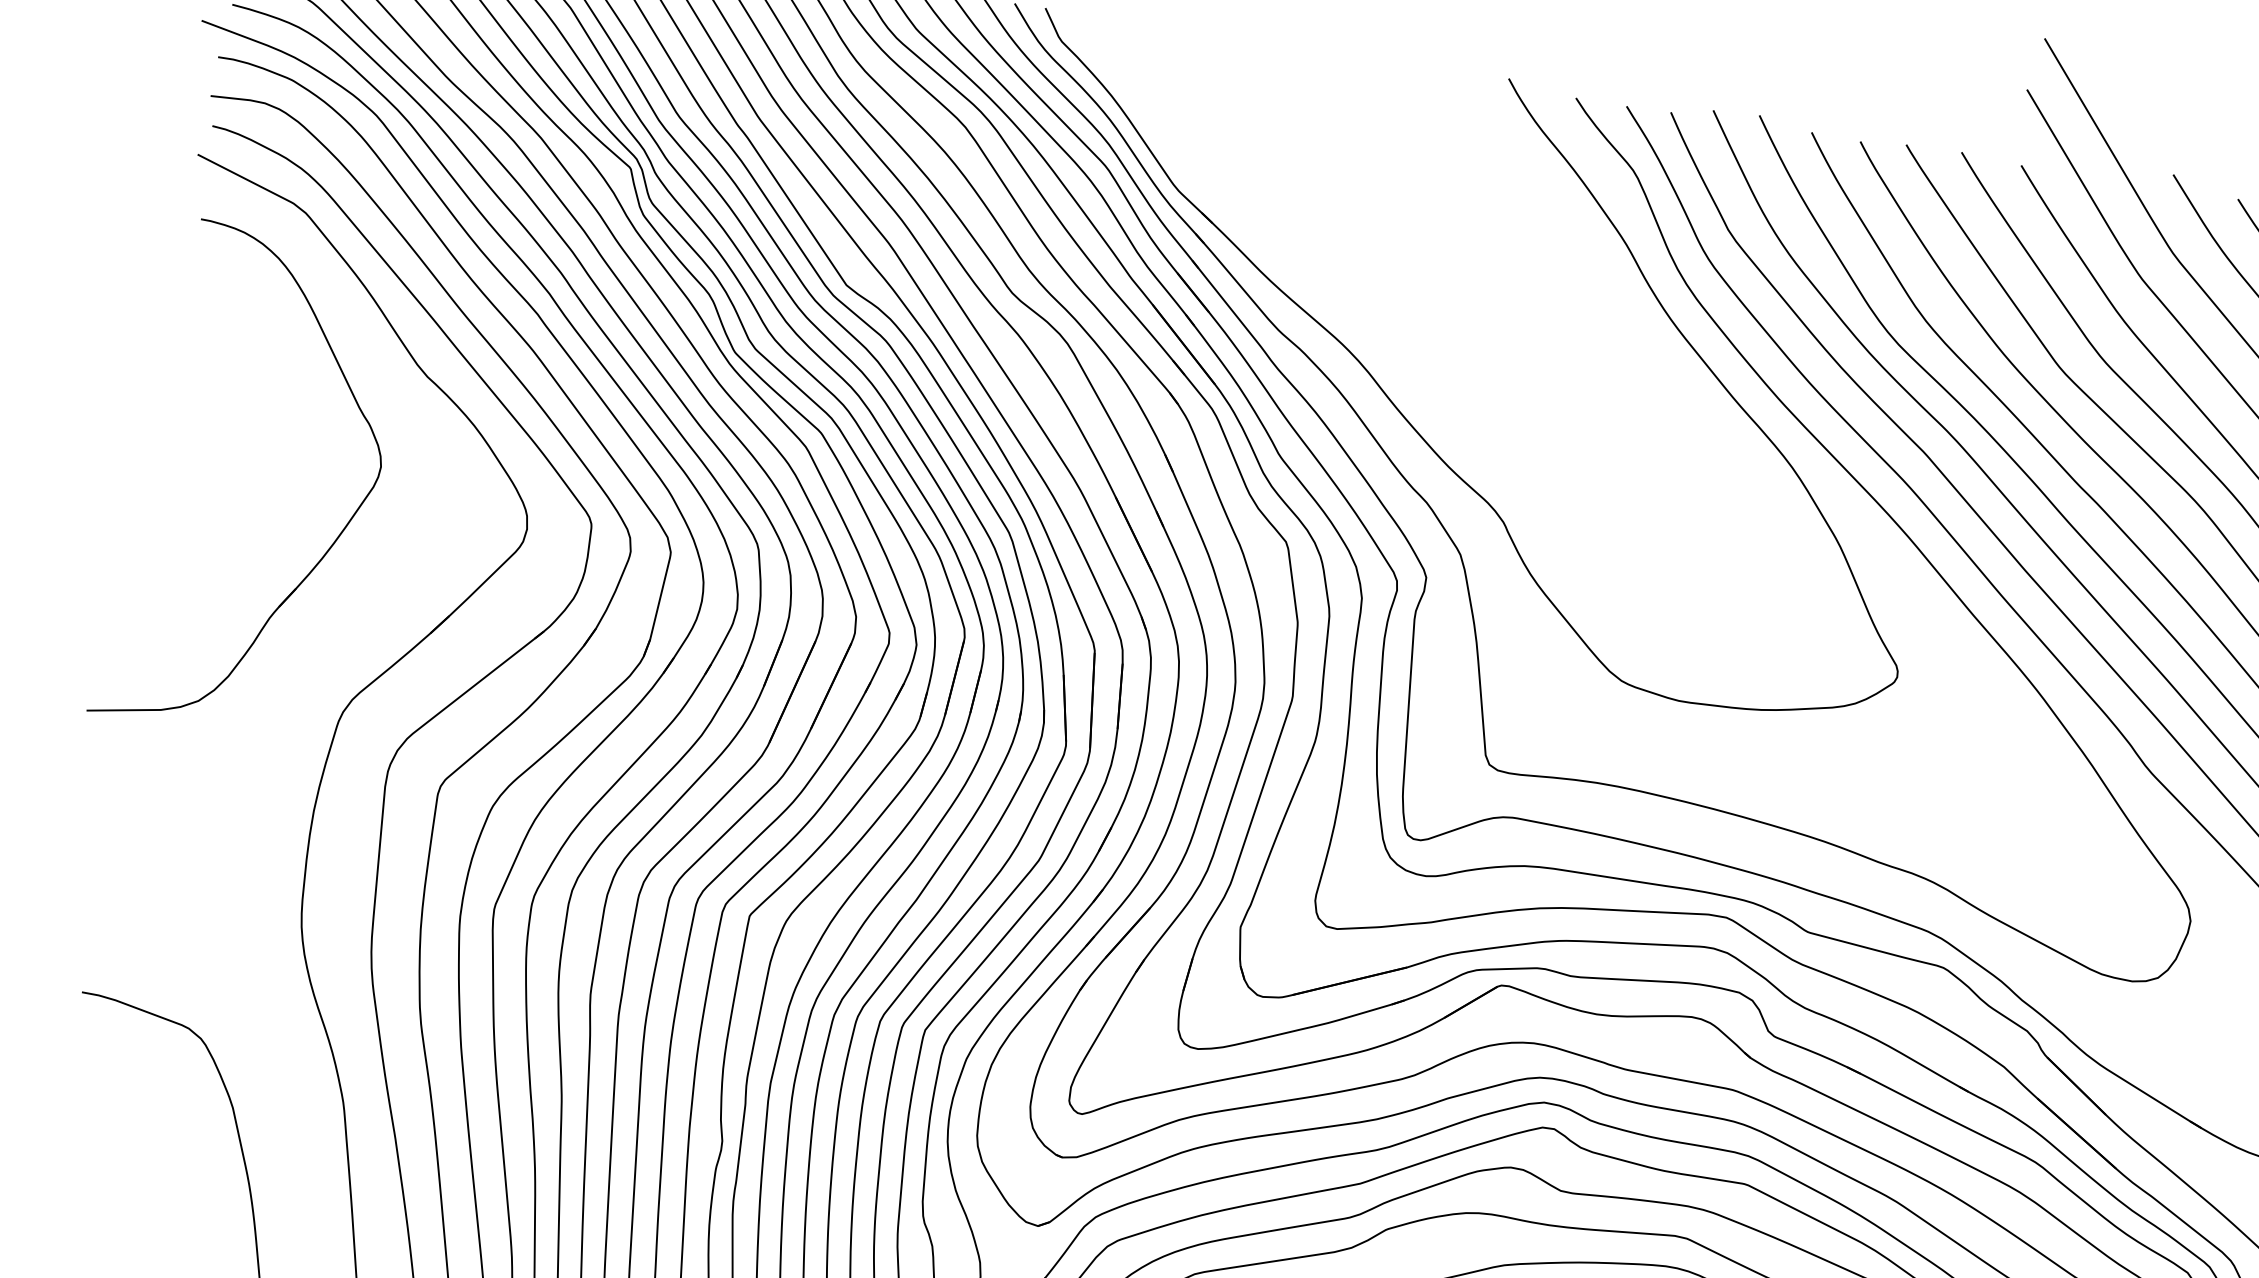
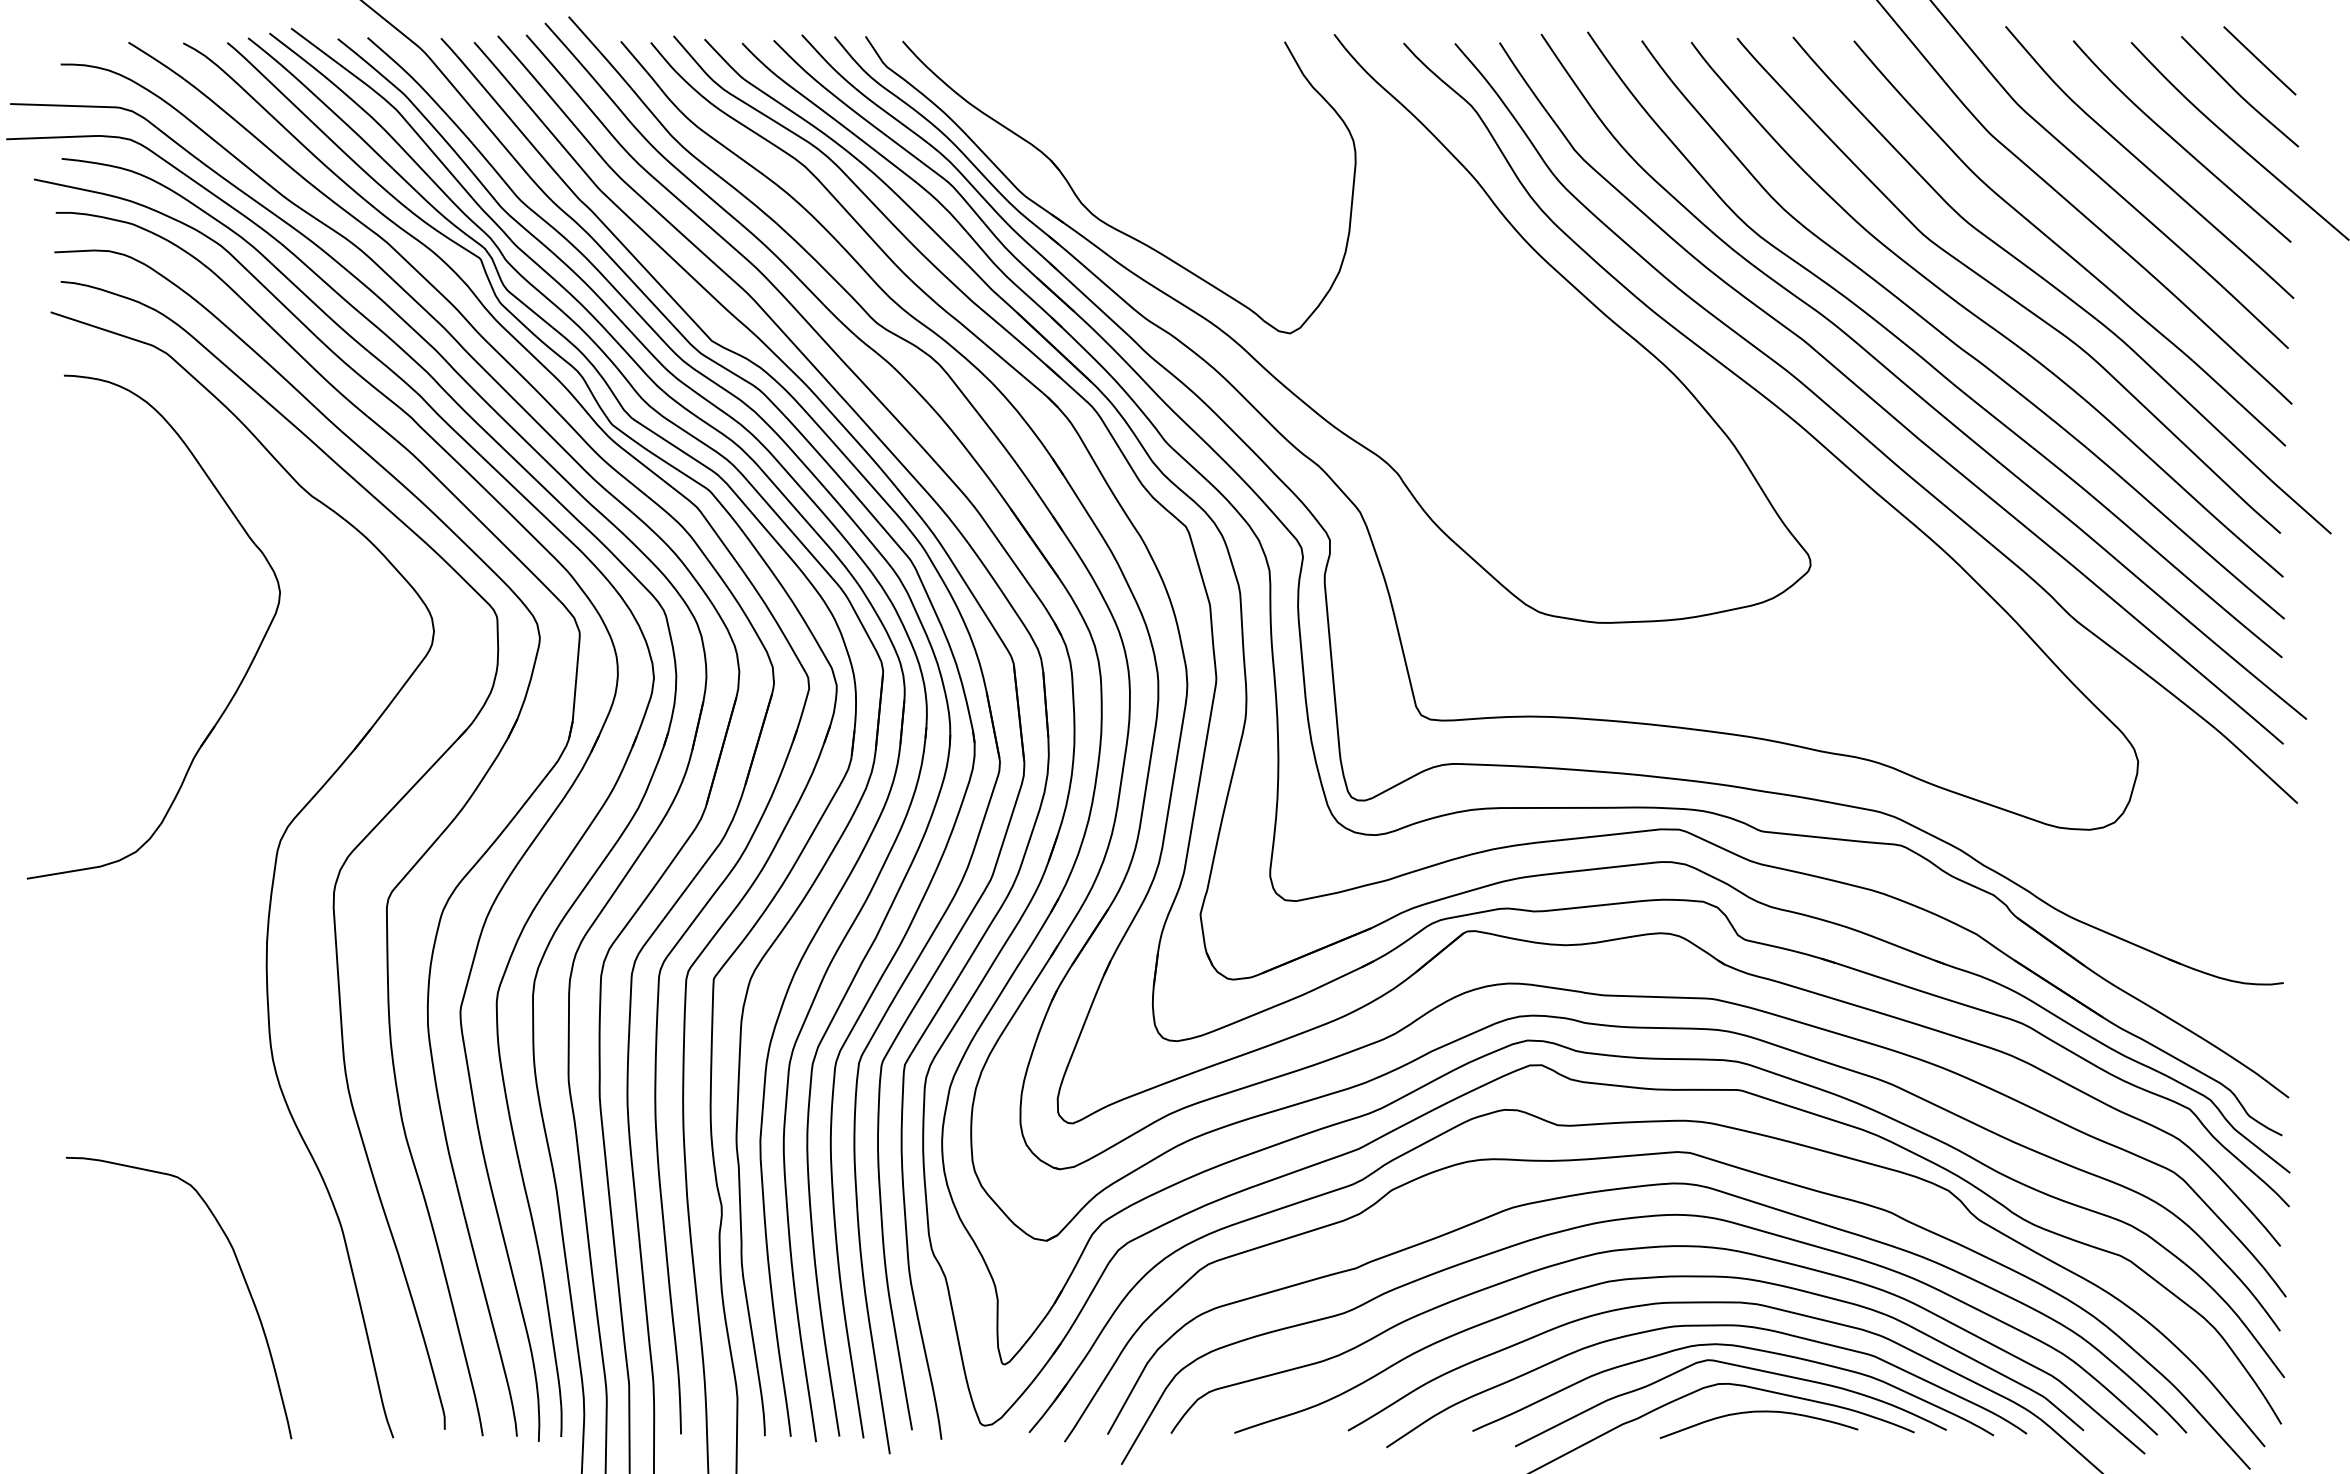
part: (1259, 232) -> (1111, 225), added

